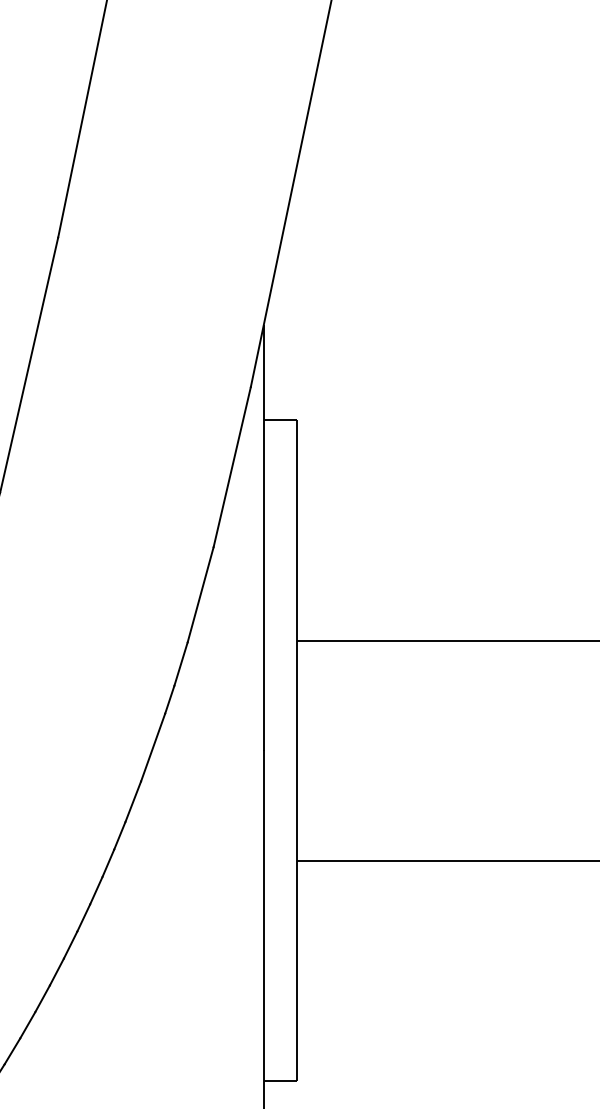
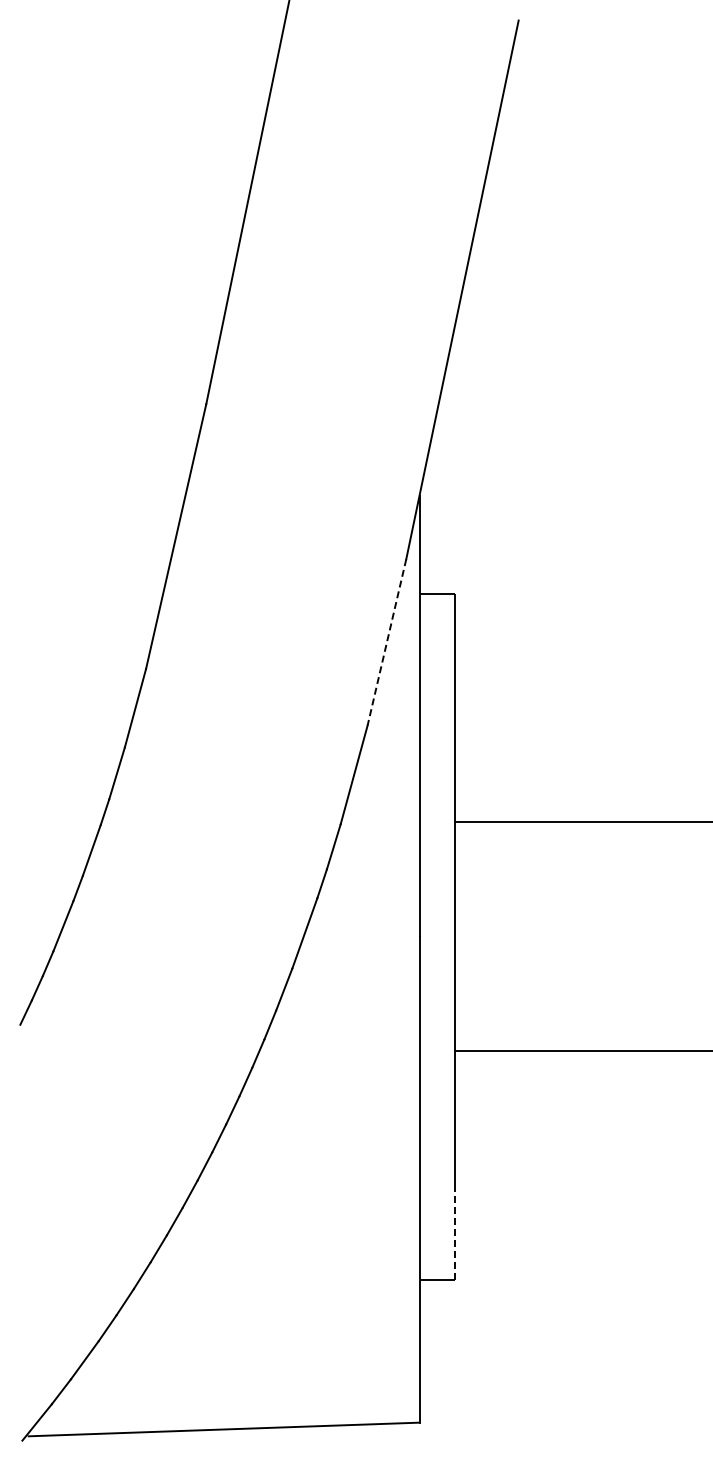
line: (231, 467) -> (386, 642), solid -> dashed
line: (297, 1036) -> (454, 1233), solid -> dashed

